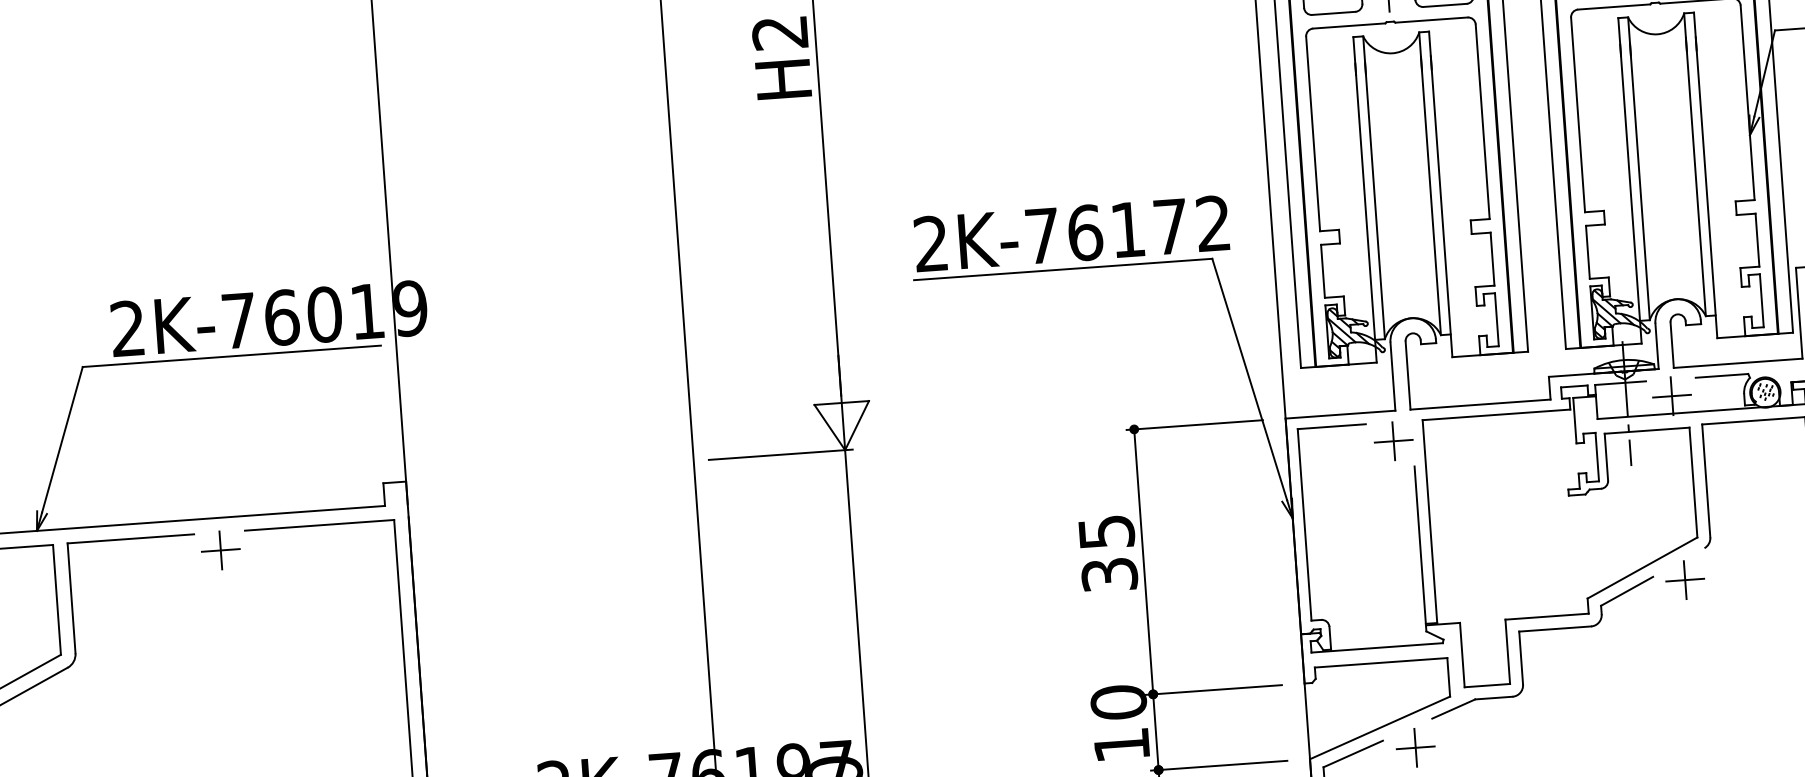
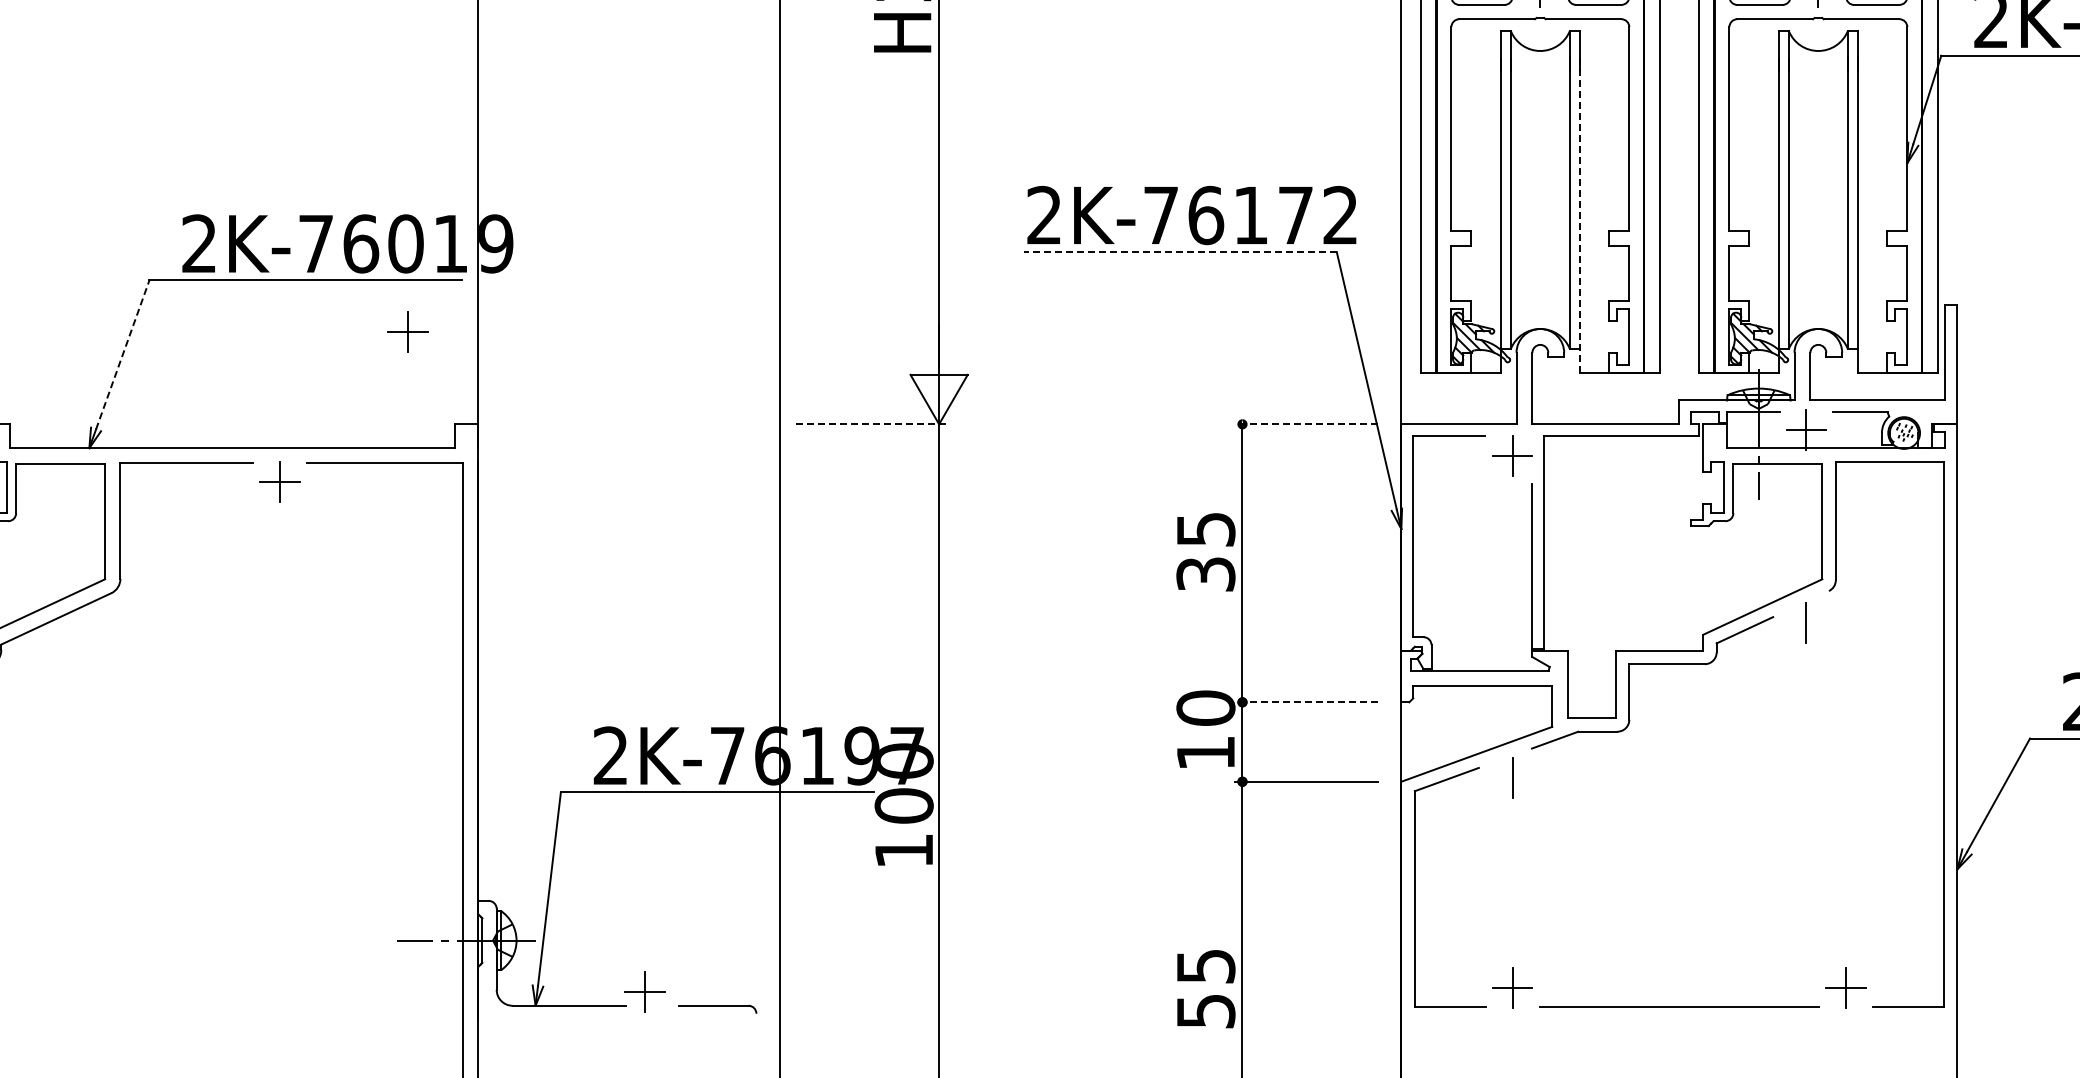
line: (1442, 206) -> (1580, 214), solid -> dashed
line: (1062, 269) -> (1179, 252), solid -> dashed
part: (332, 398) -> (407, 331), added
line: (1194, 425) -> (1305, 424), solid -> dashed
line: (62, 439) -> (122, 354), solid -> dashed
line: (781, 454) -> (872, 424), solid -> dashed
line: (1685, 579) -> (1806, 622), removed
line: (1213, 690) -> (1305, 702), solid -> dashed
line: (1415, 747) -> (1512, 777), removed

